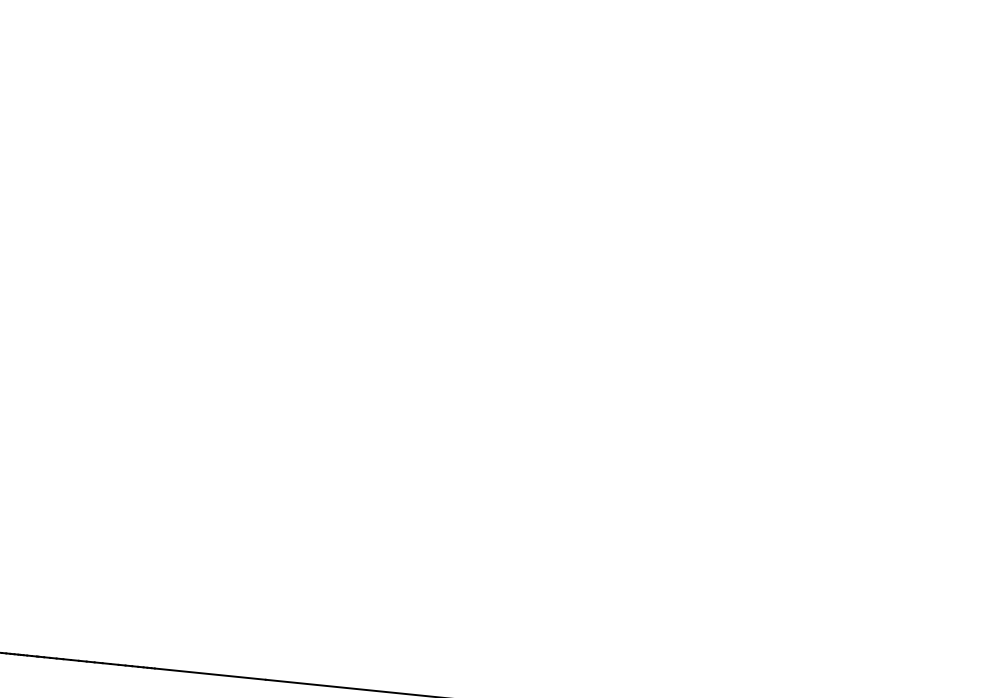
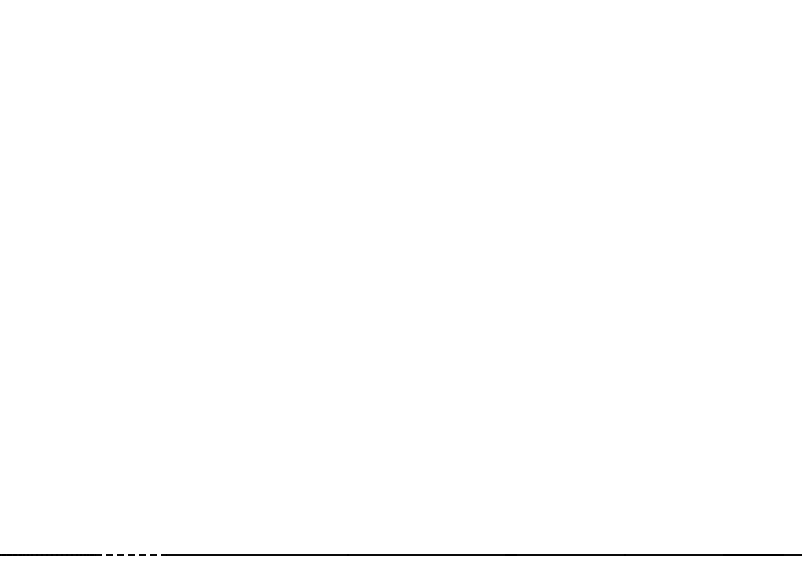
line: (210, 674) -> (131, 554), solid -> dashed

